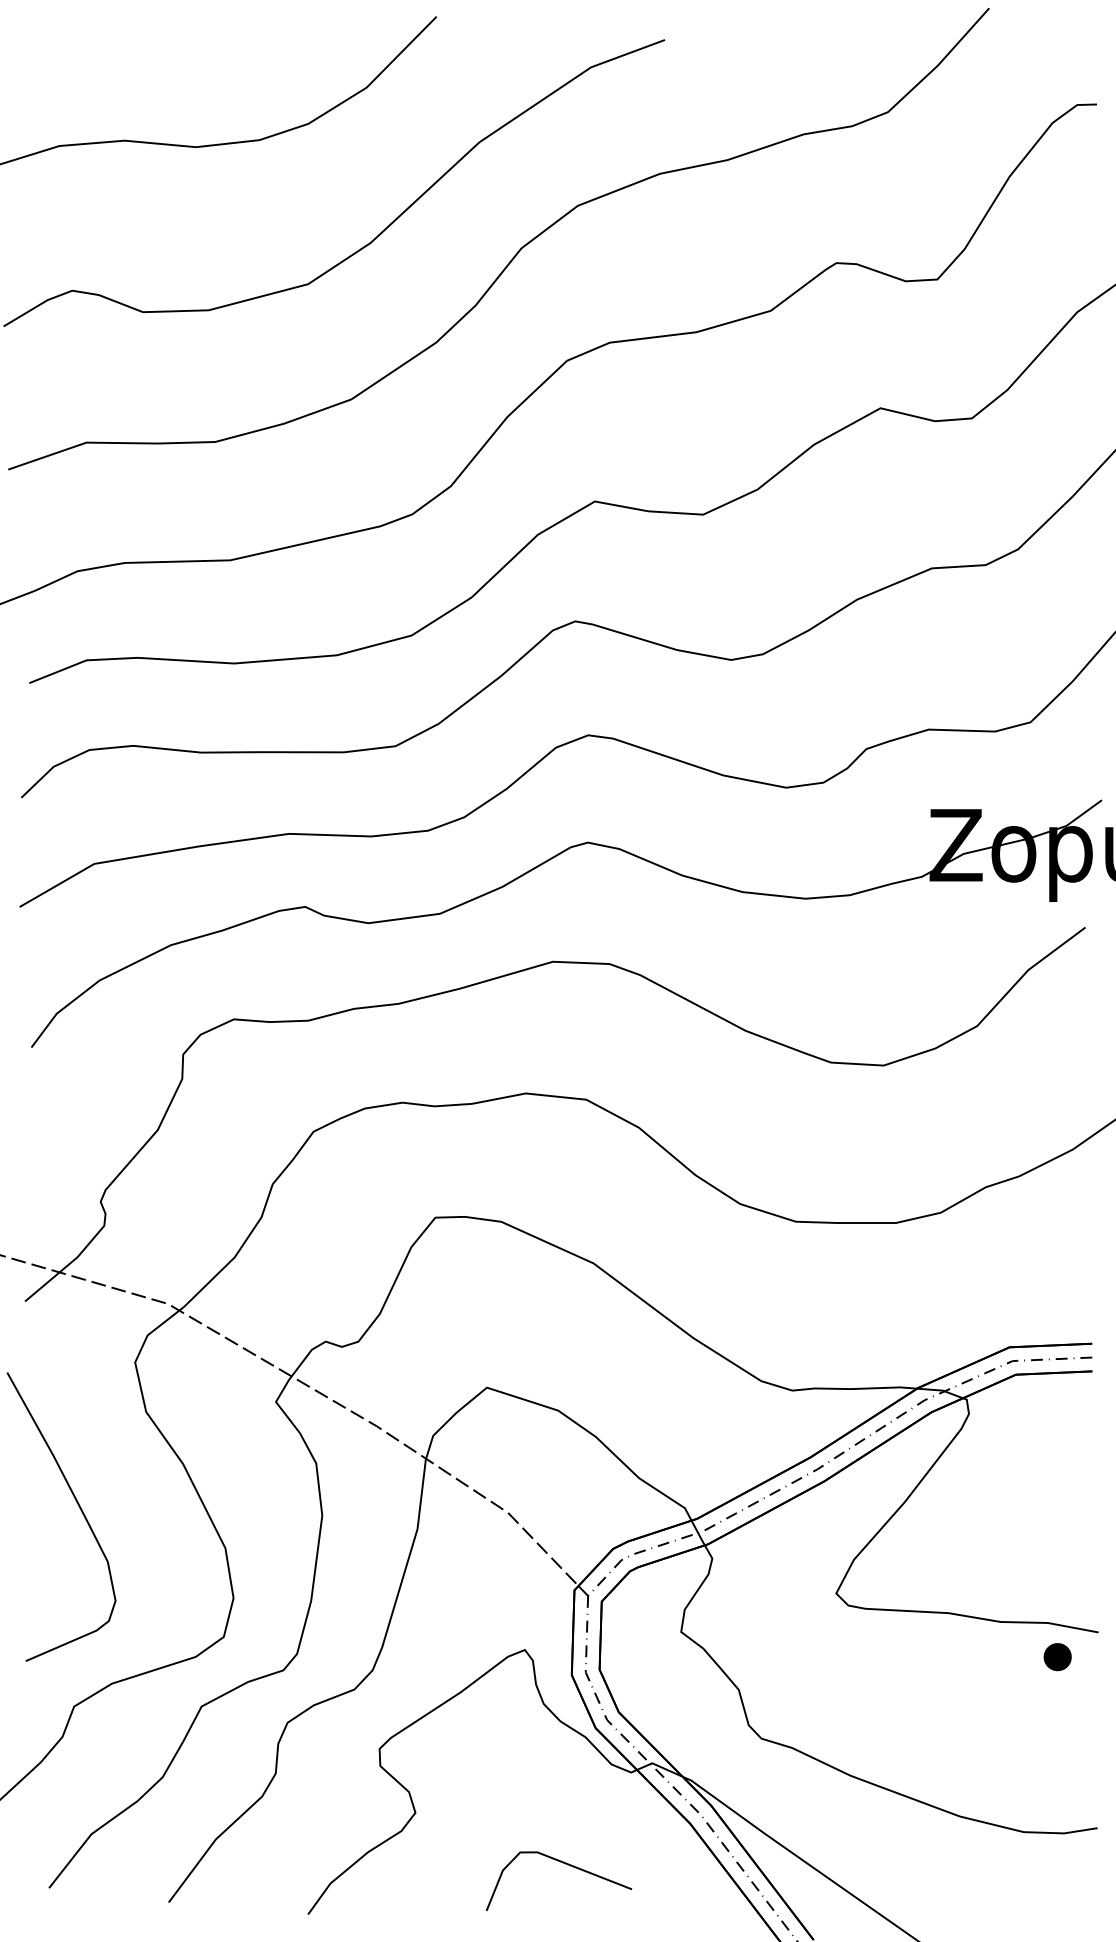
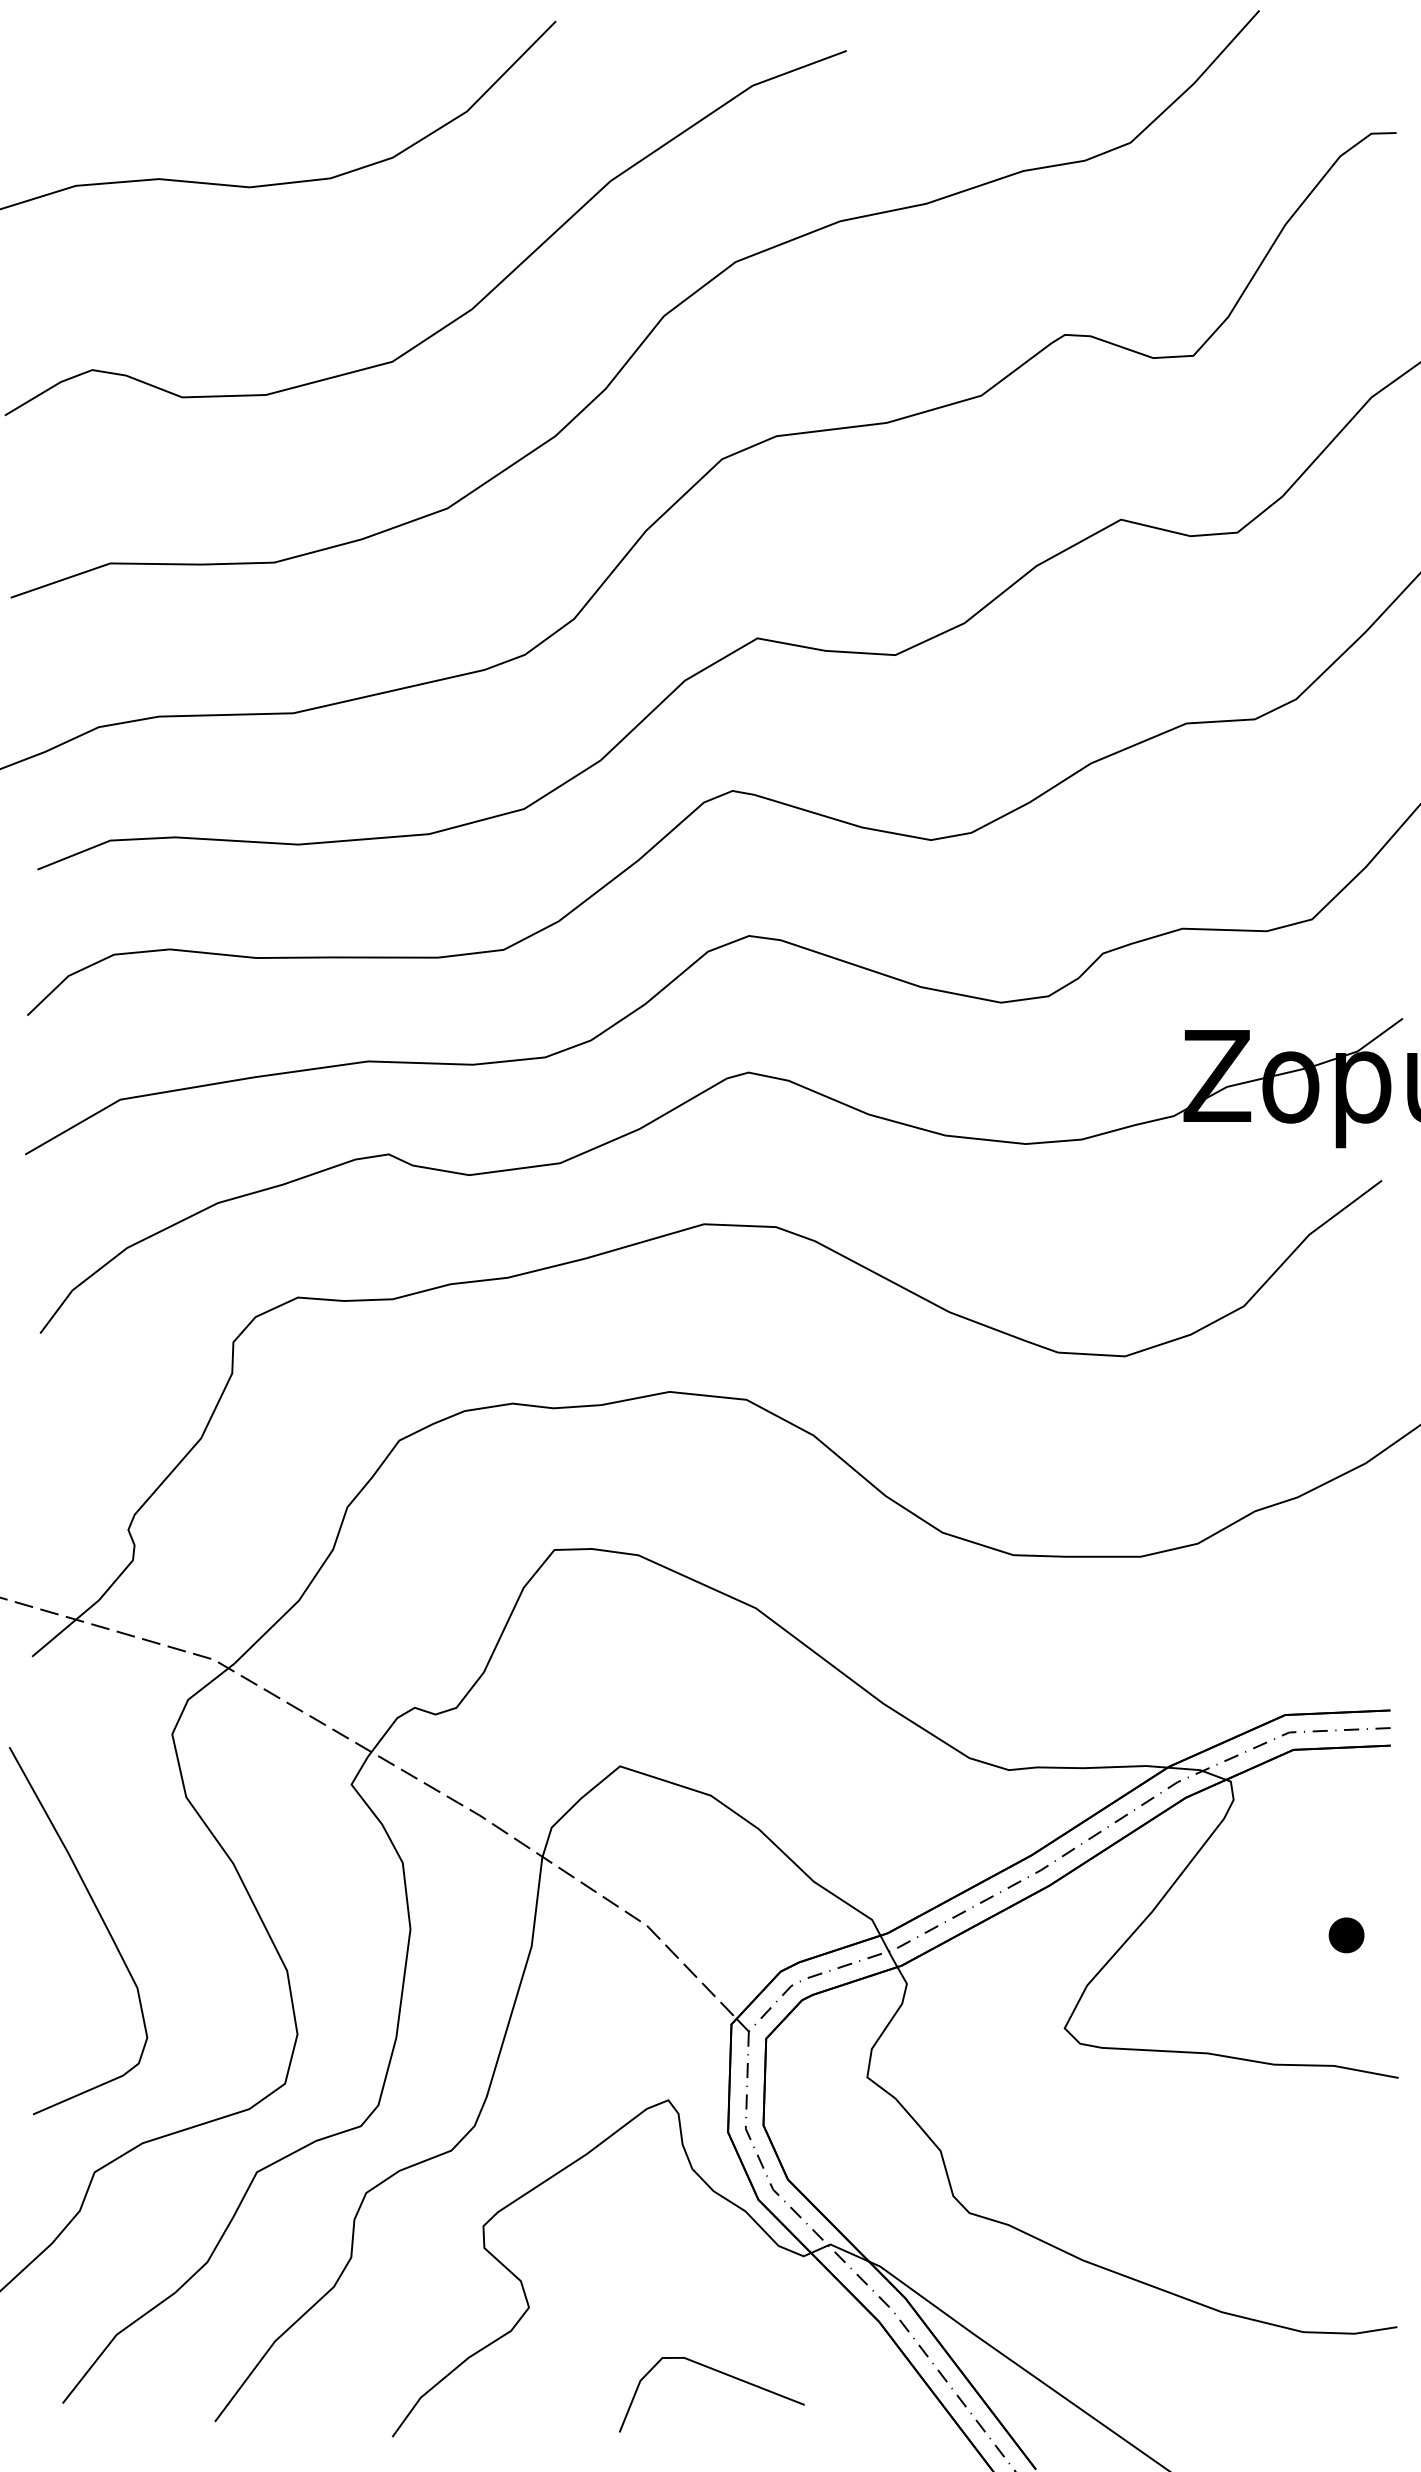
part: (1057, 1657) -> (1346, 1935), moved

